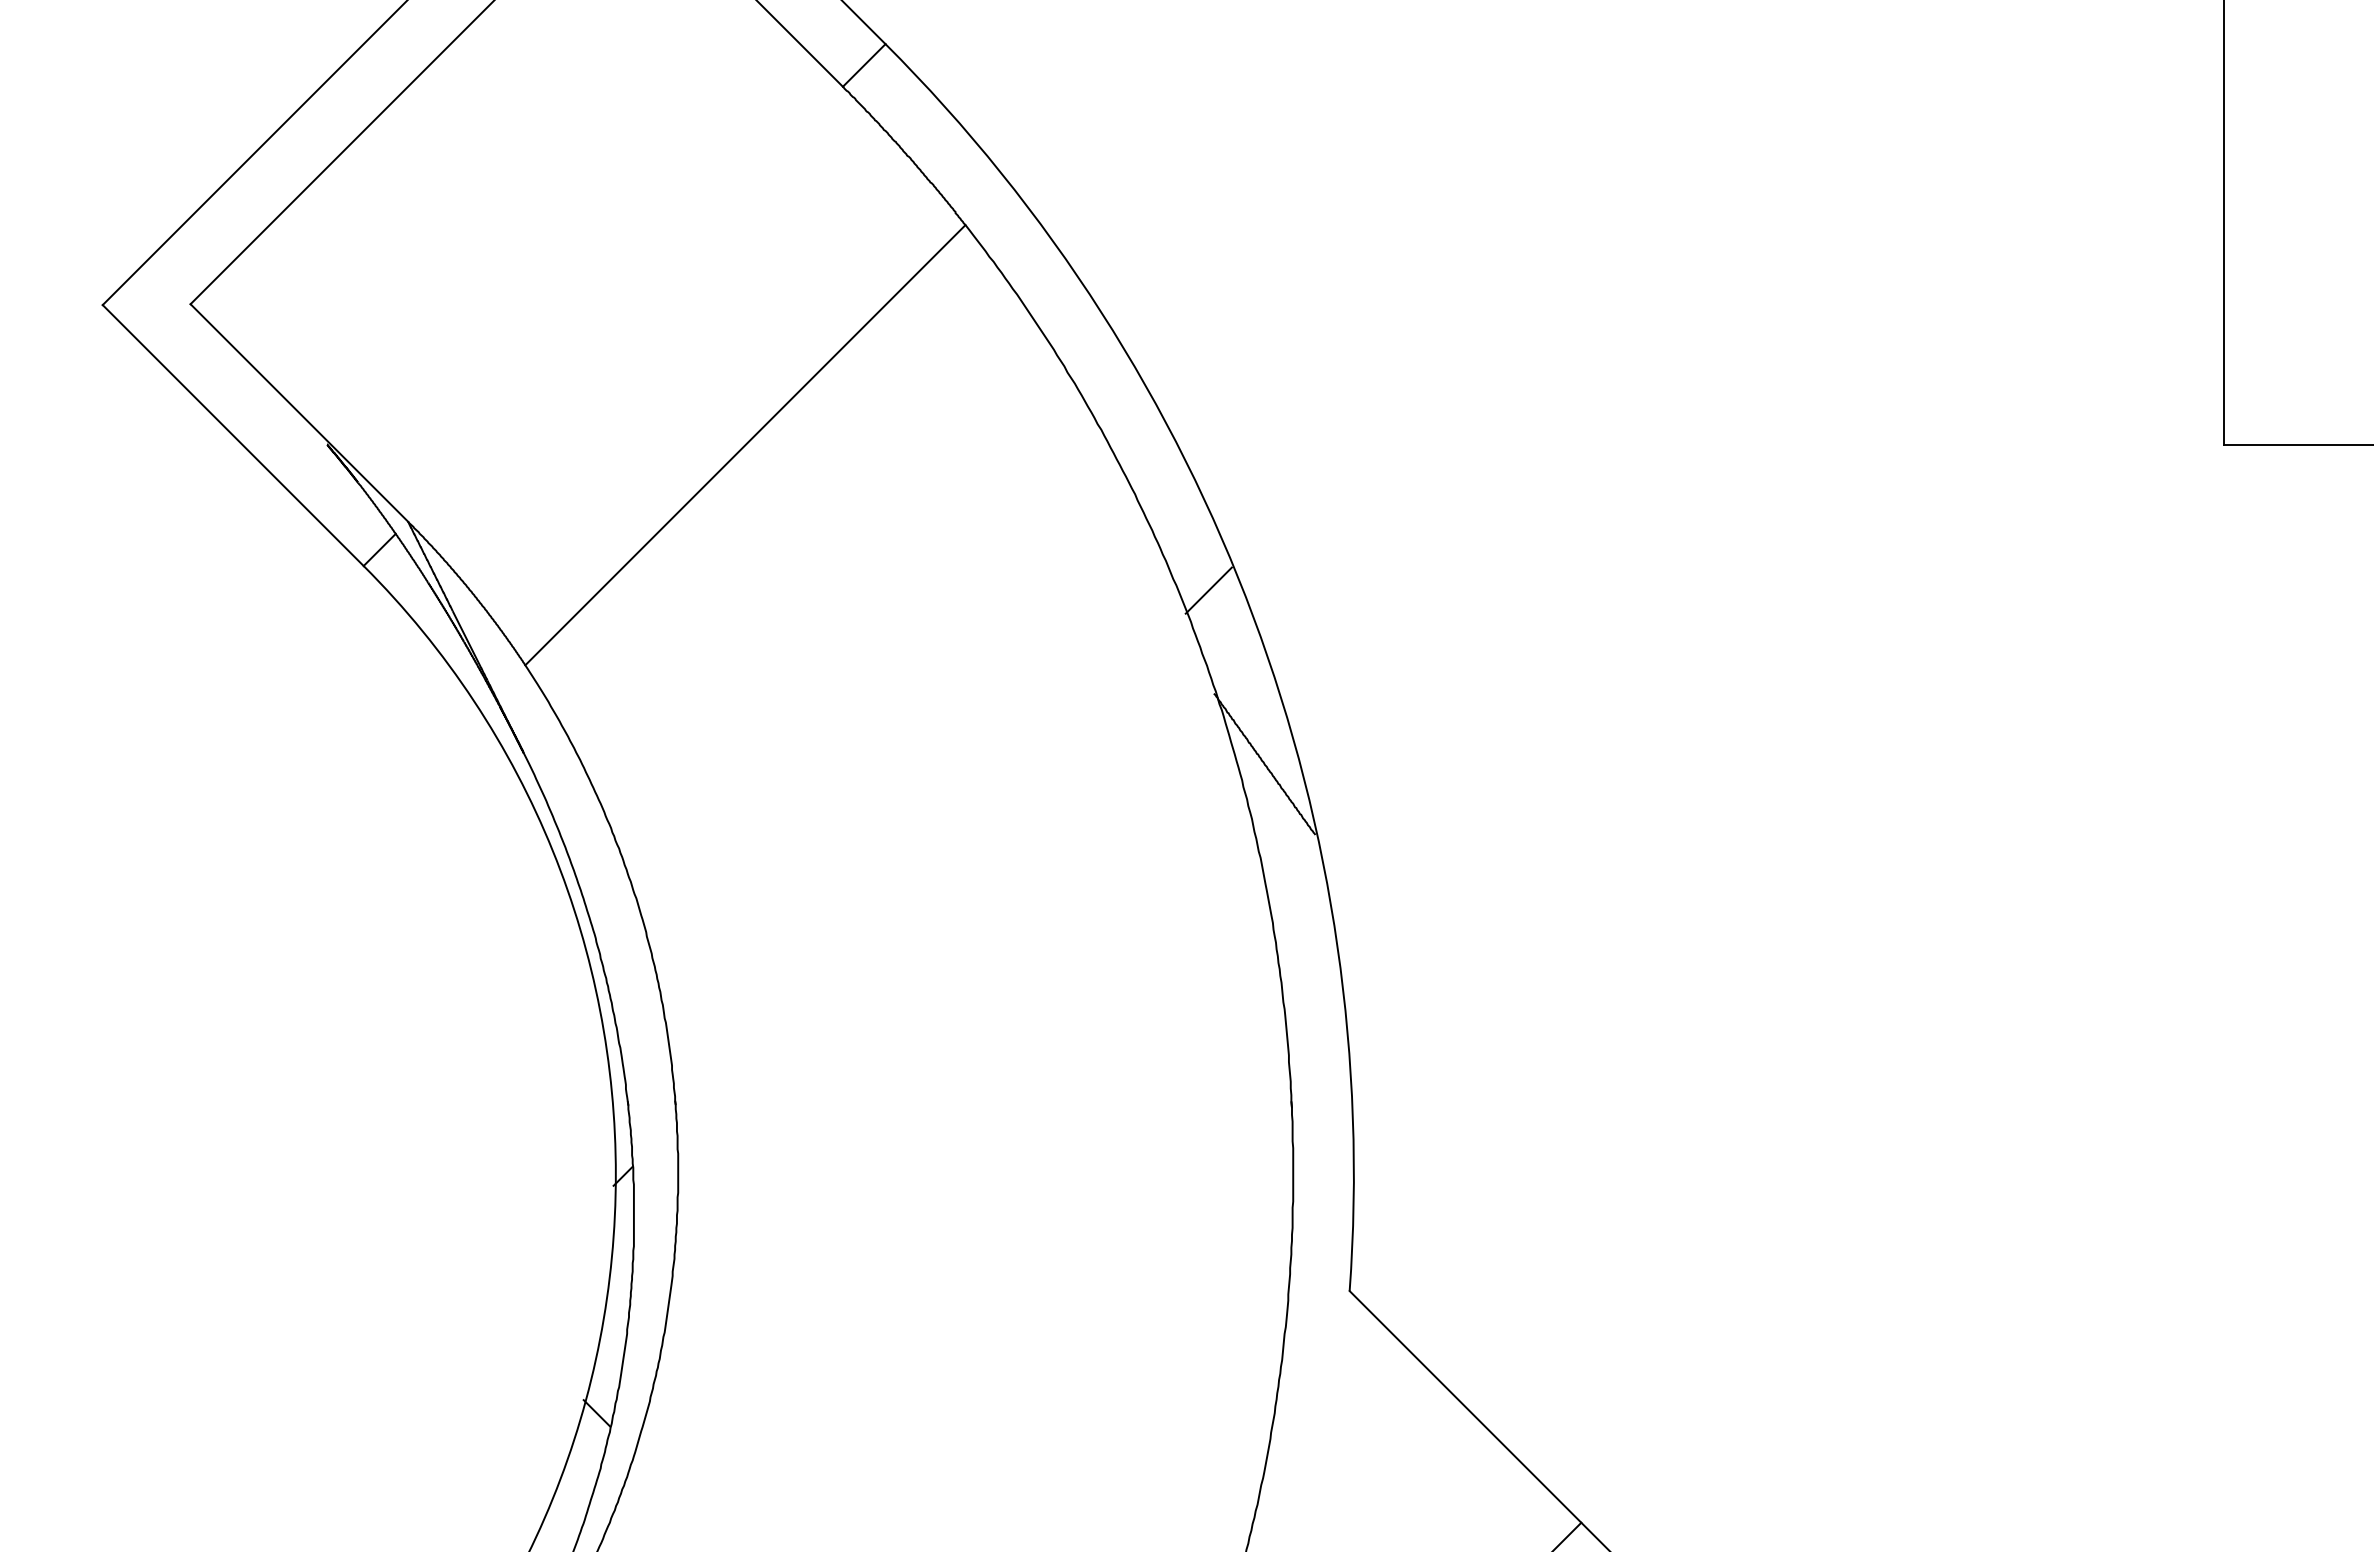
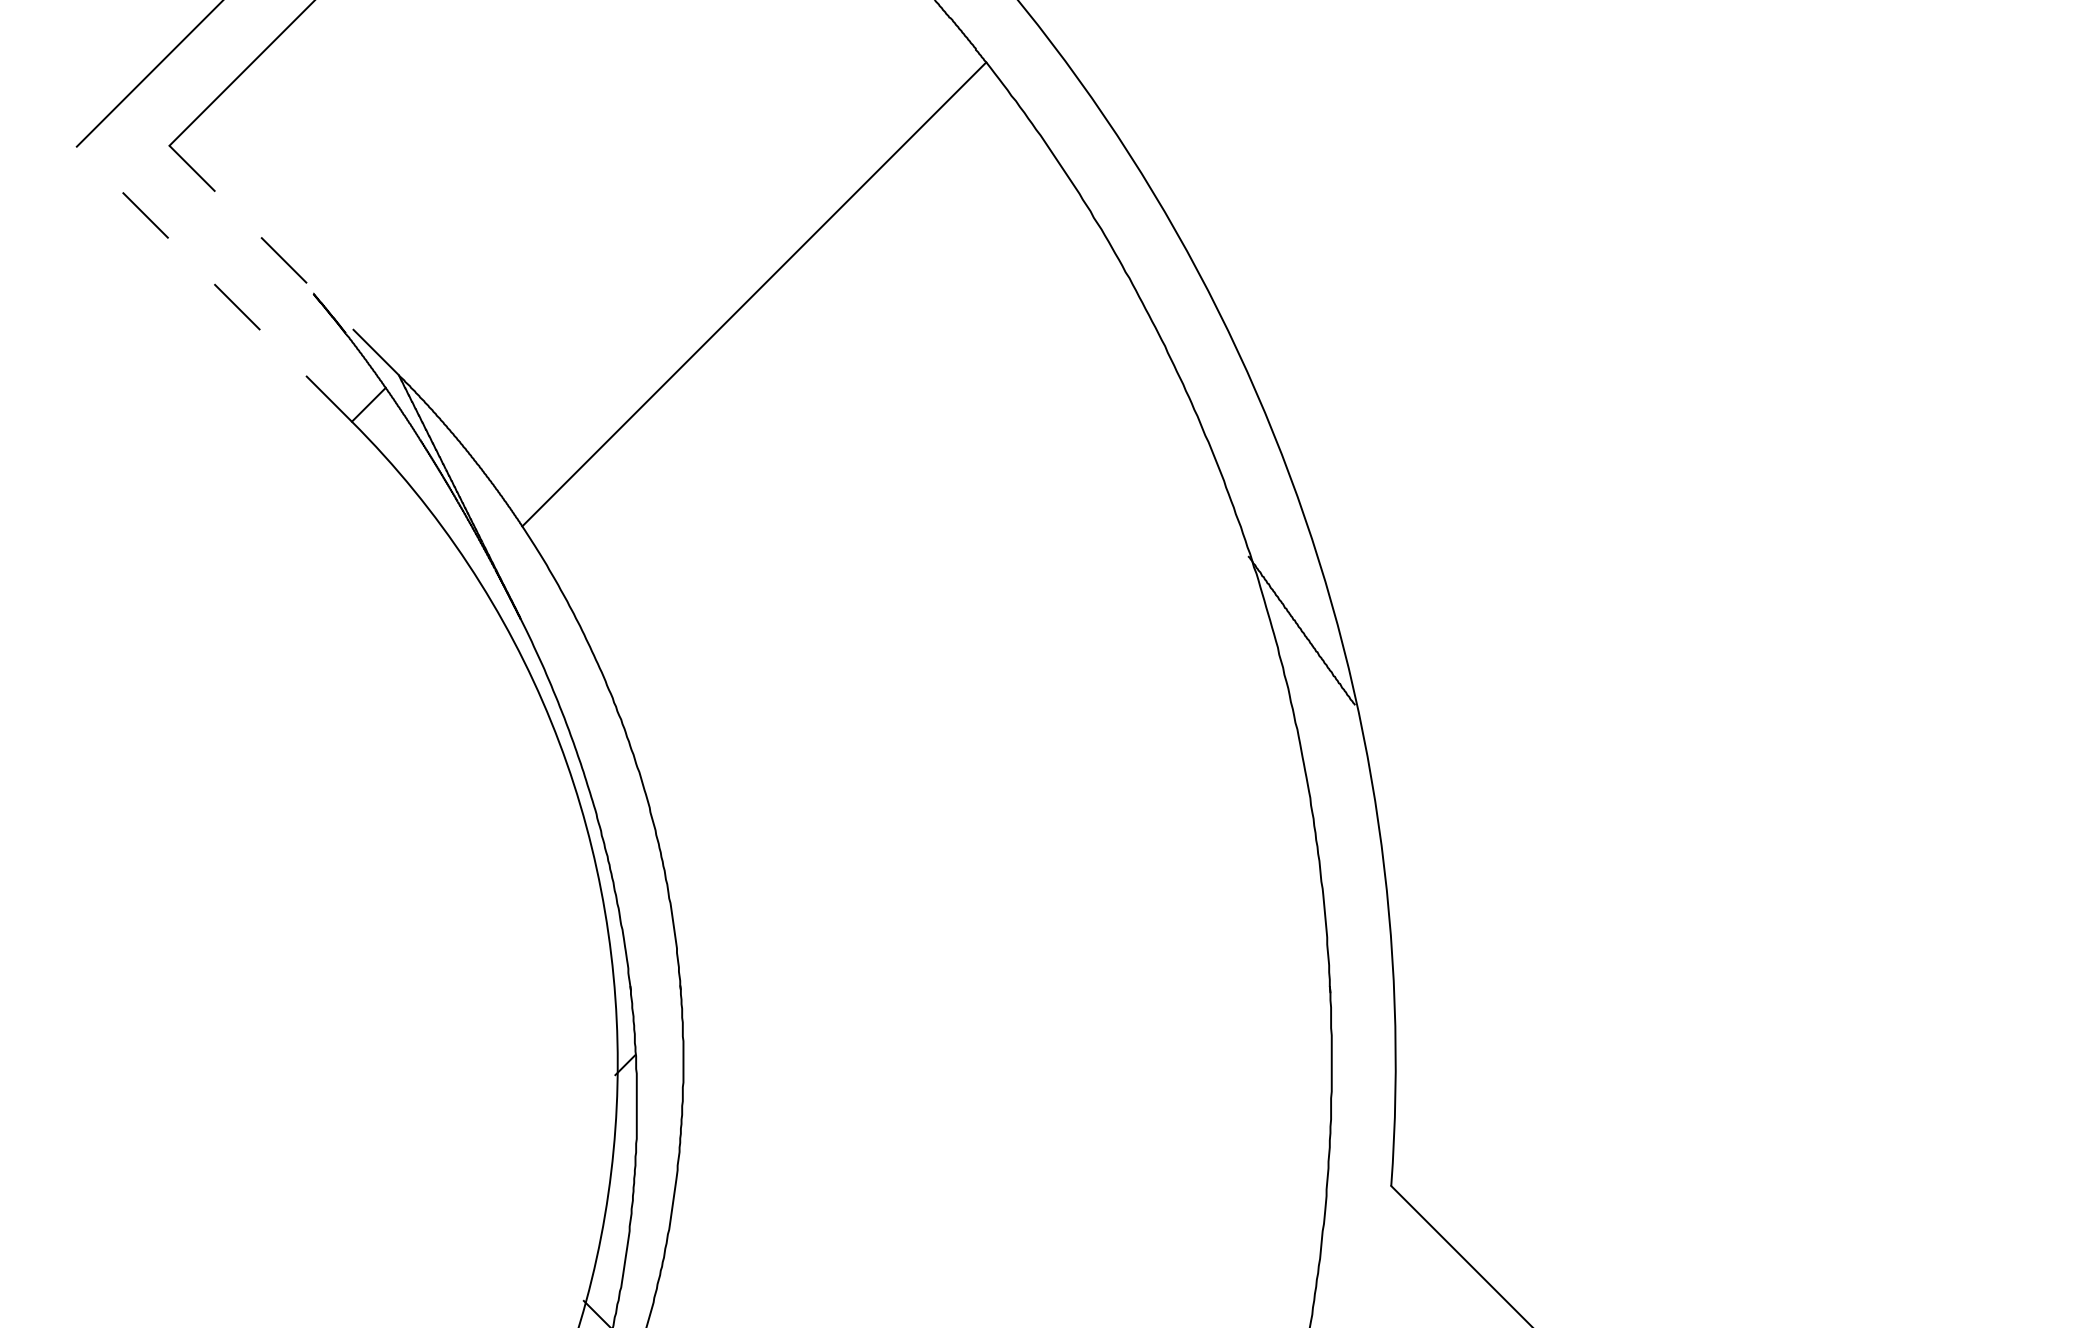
line: (299, 412) -> (284, 259), solid -> dashed
line: (233, 435) -> (214, 284), solid -> dashed
line: (1208, 590) -> (1242, 447), removed

